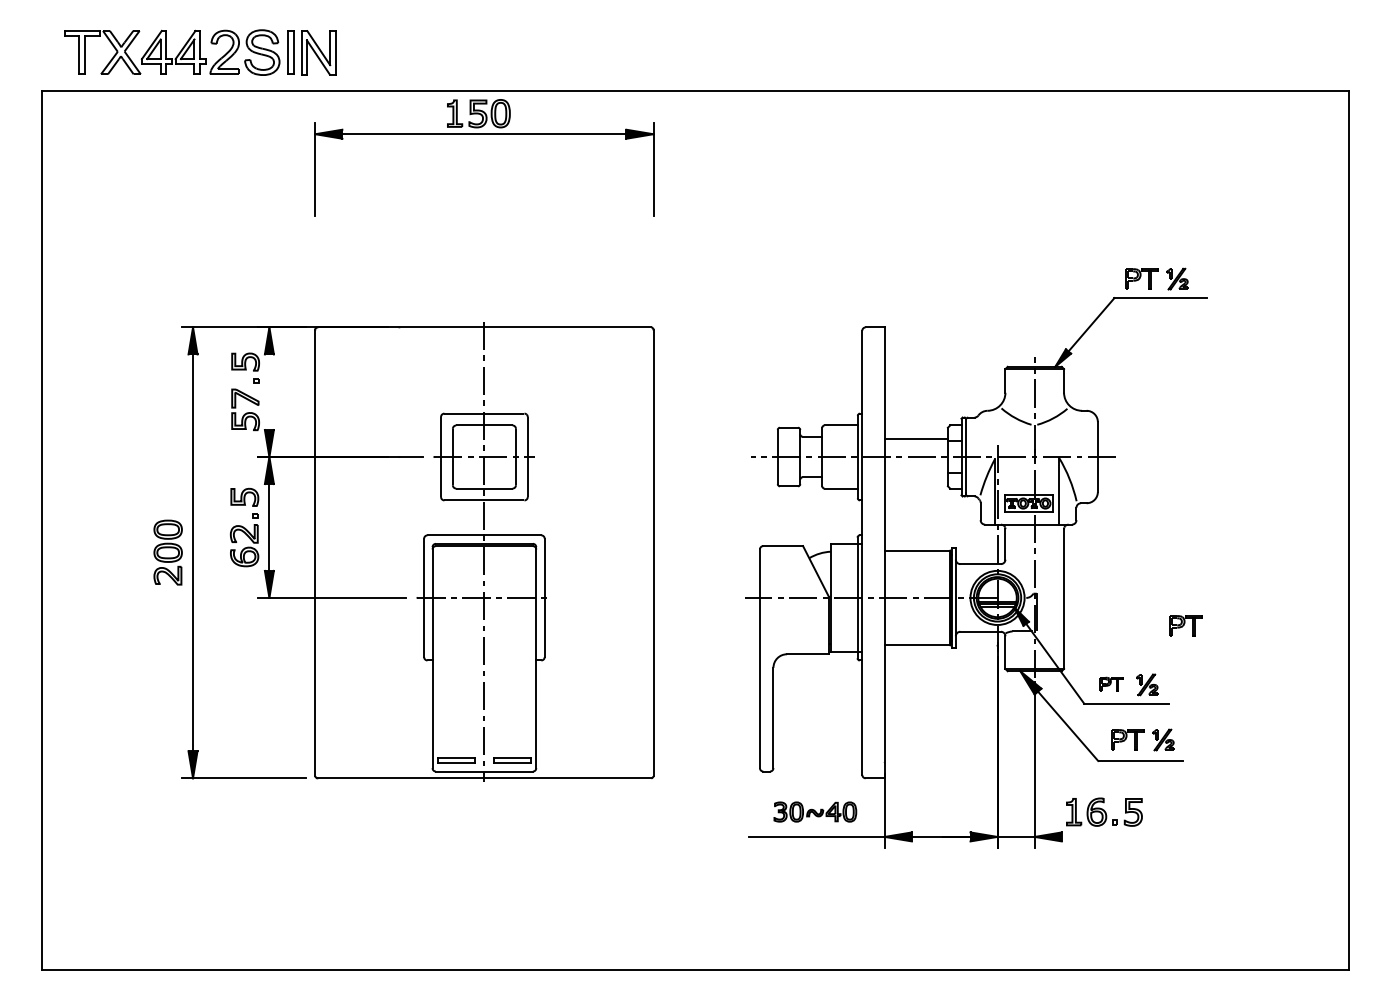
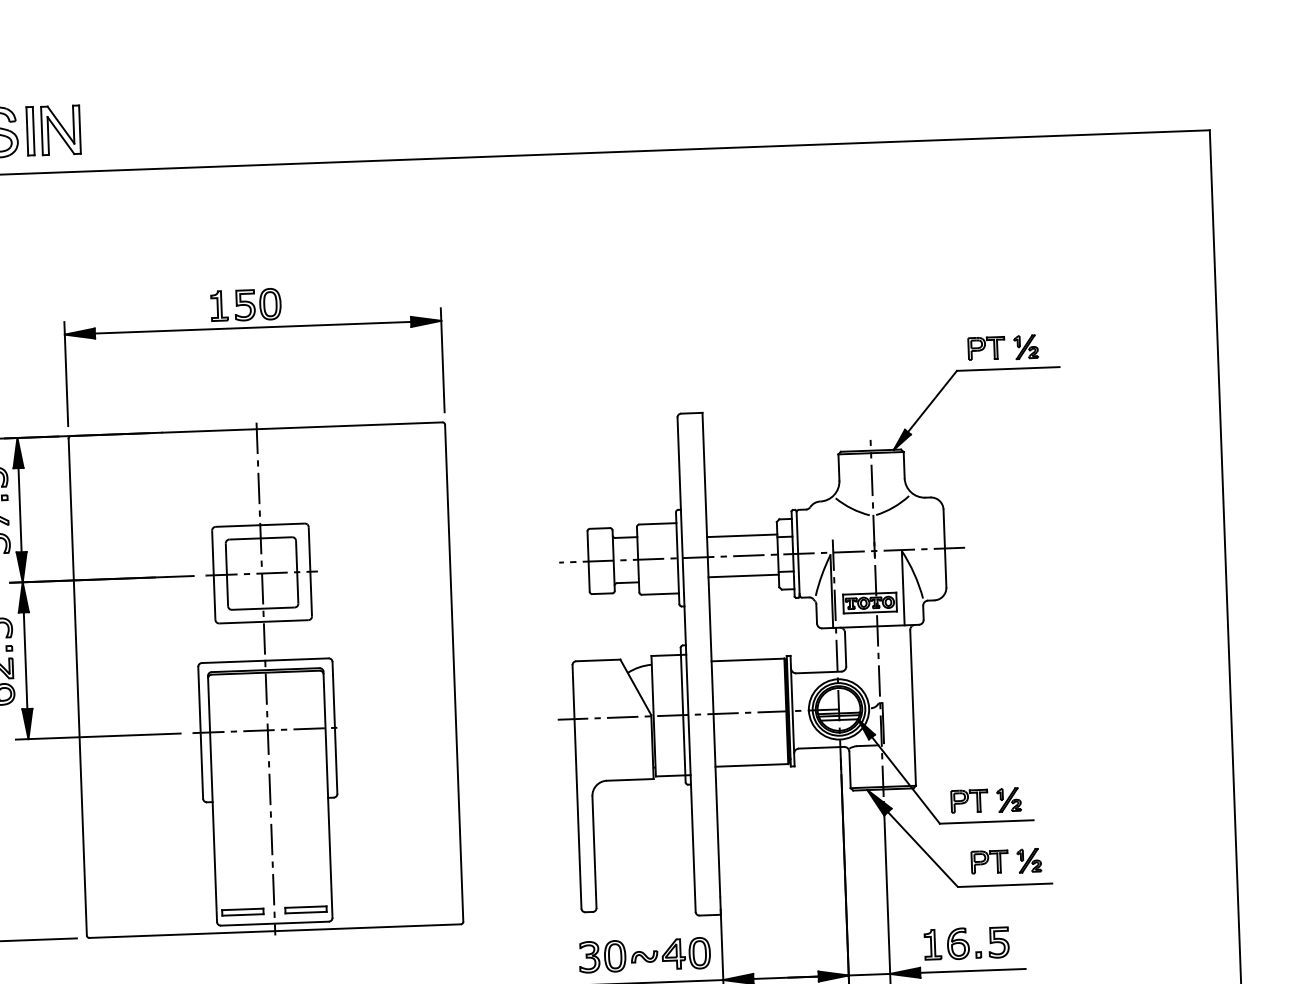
part: (484, 134) -> (253, 328), moved
line: (269, 391) -> (20, 509), added
line: (915, 475) -> (742, 576), added
part: (1185, 625) -> (1049, 732), removed
part: (1111, 684) -> (969, 801), size x1.43
part: (815, 811) -> (645, 954), size x1.43
line: (1108, 836) -> (972, 970), added

